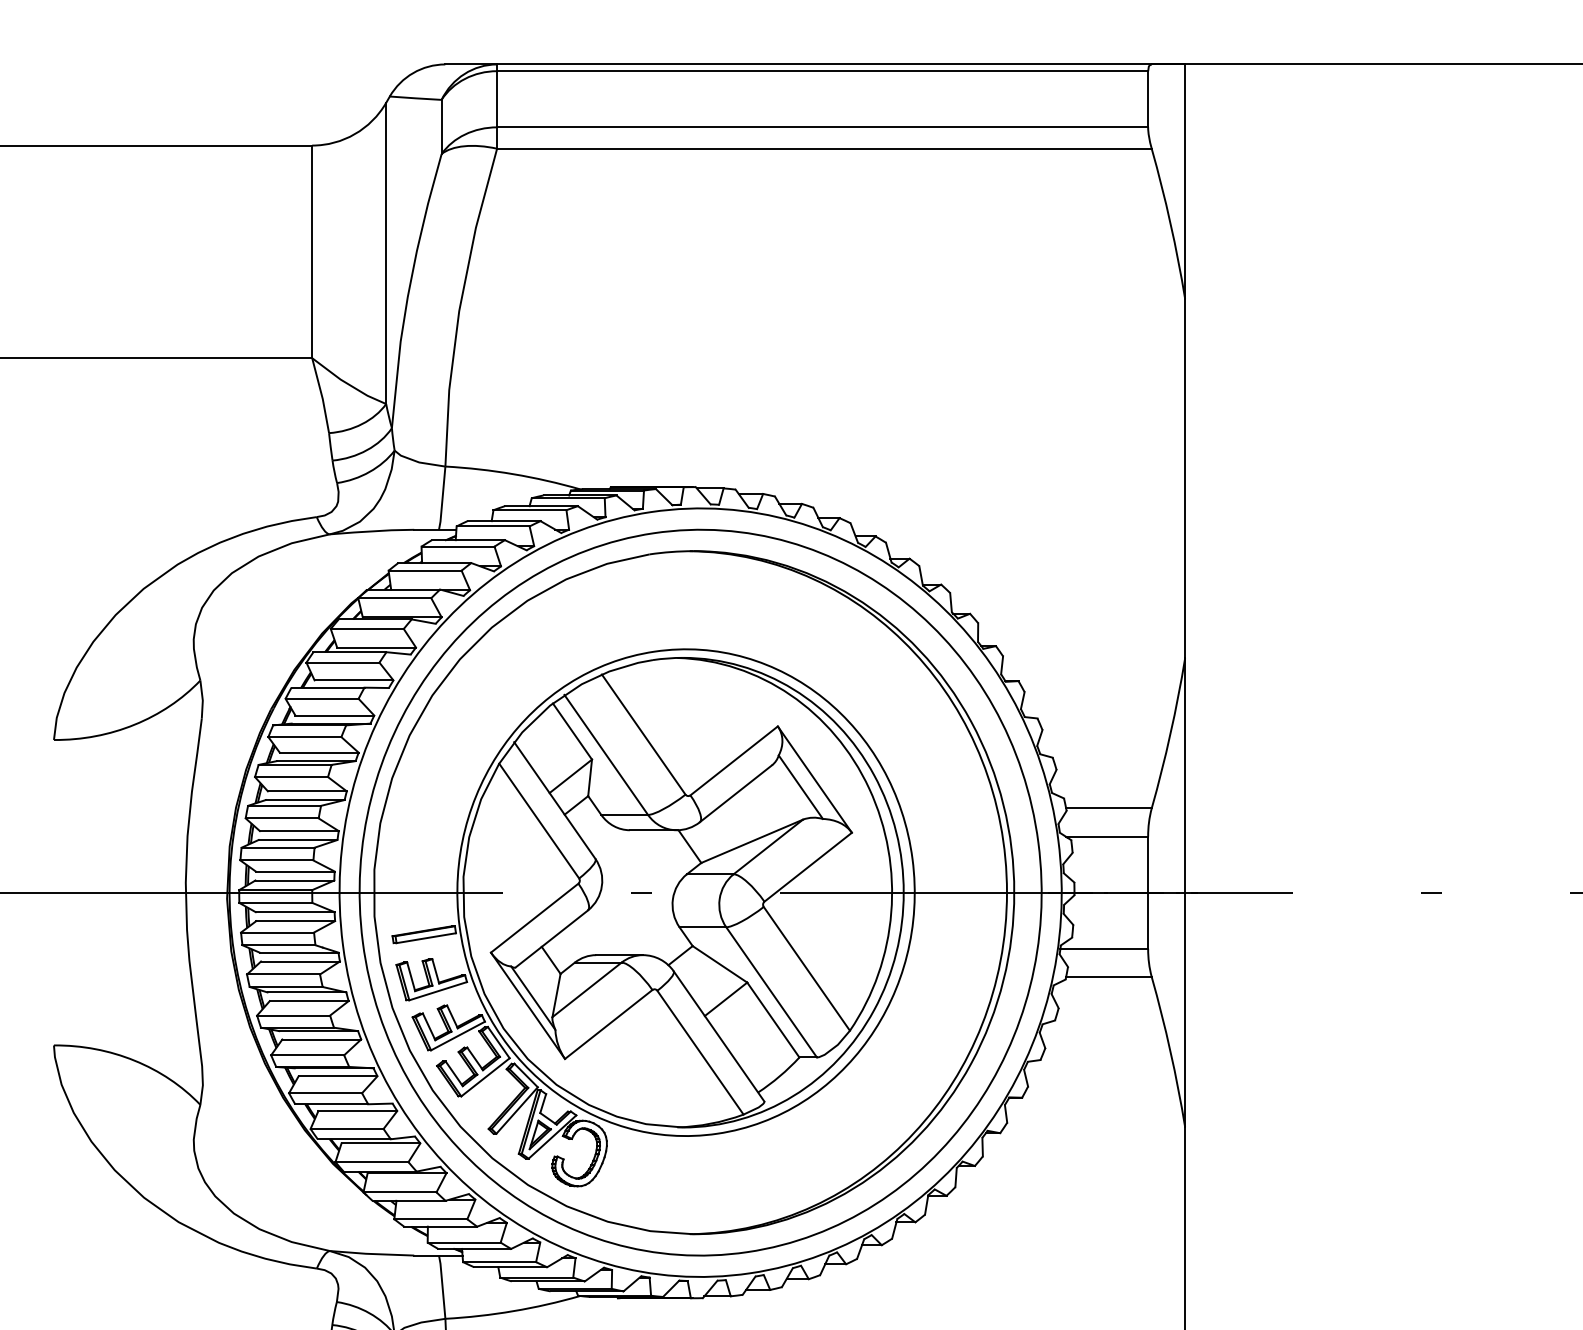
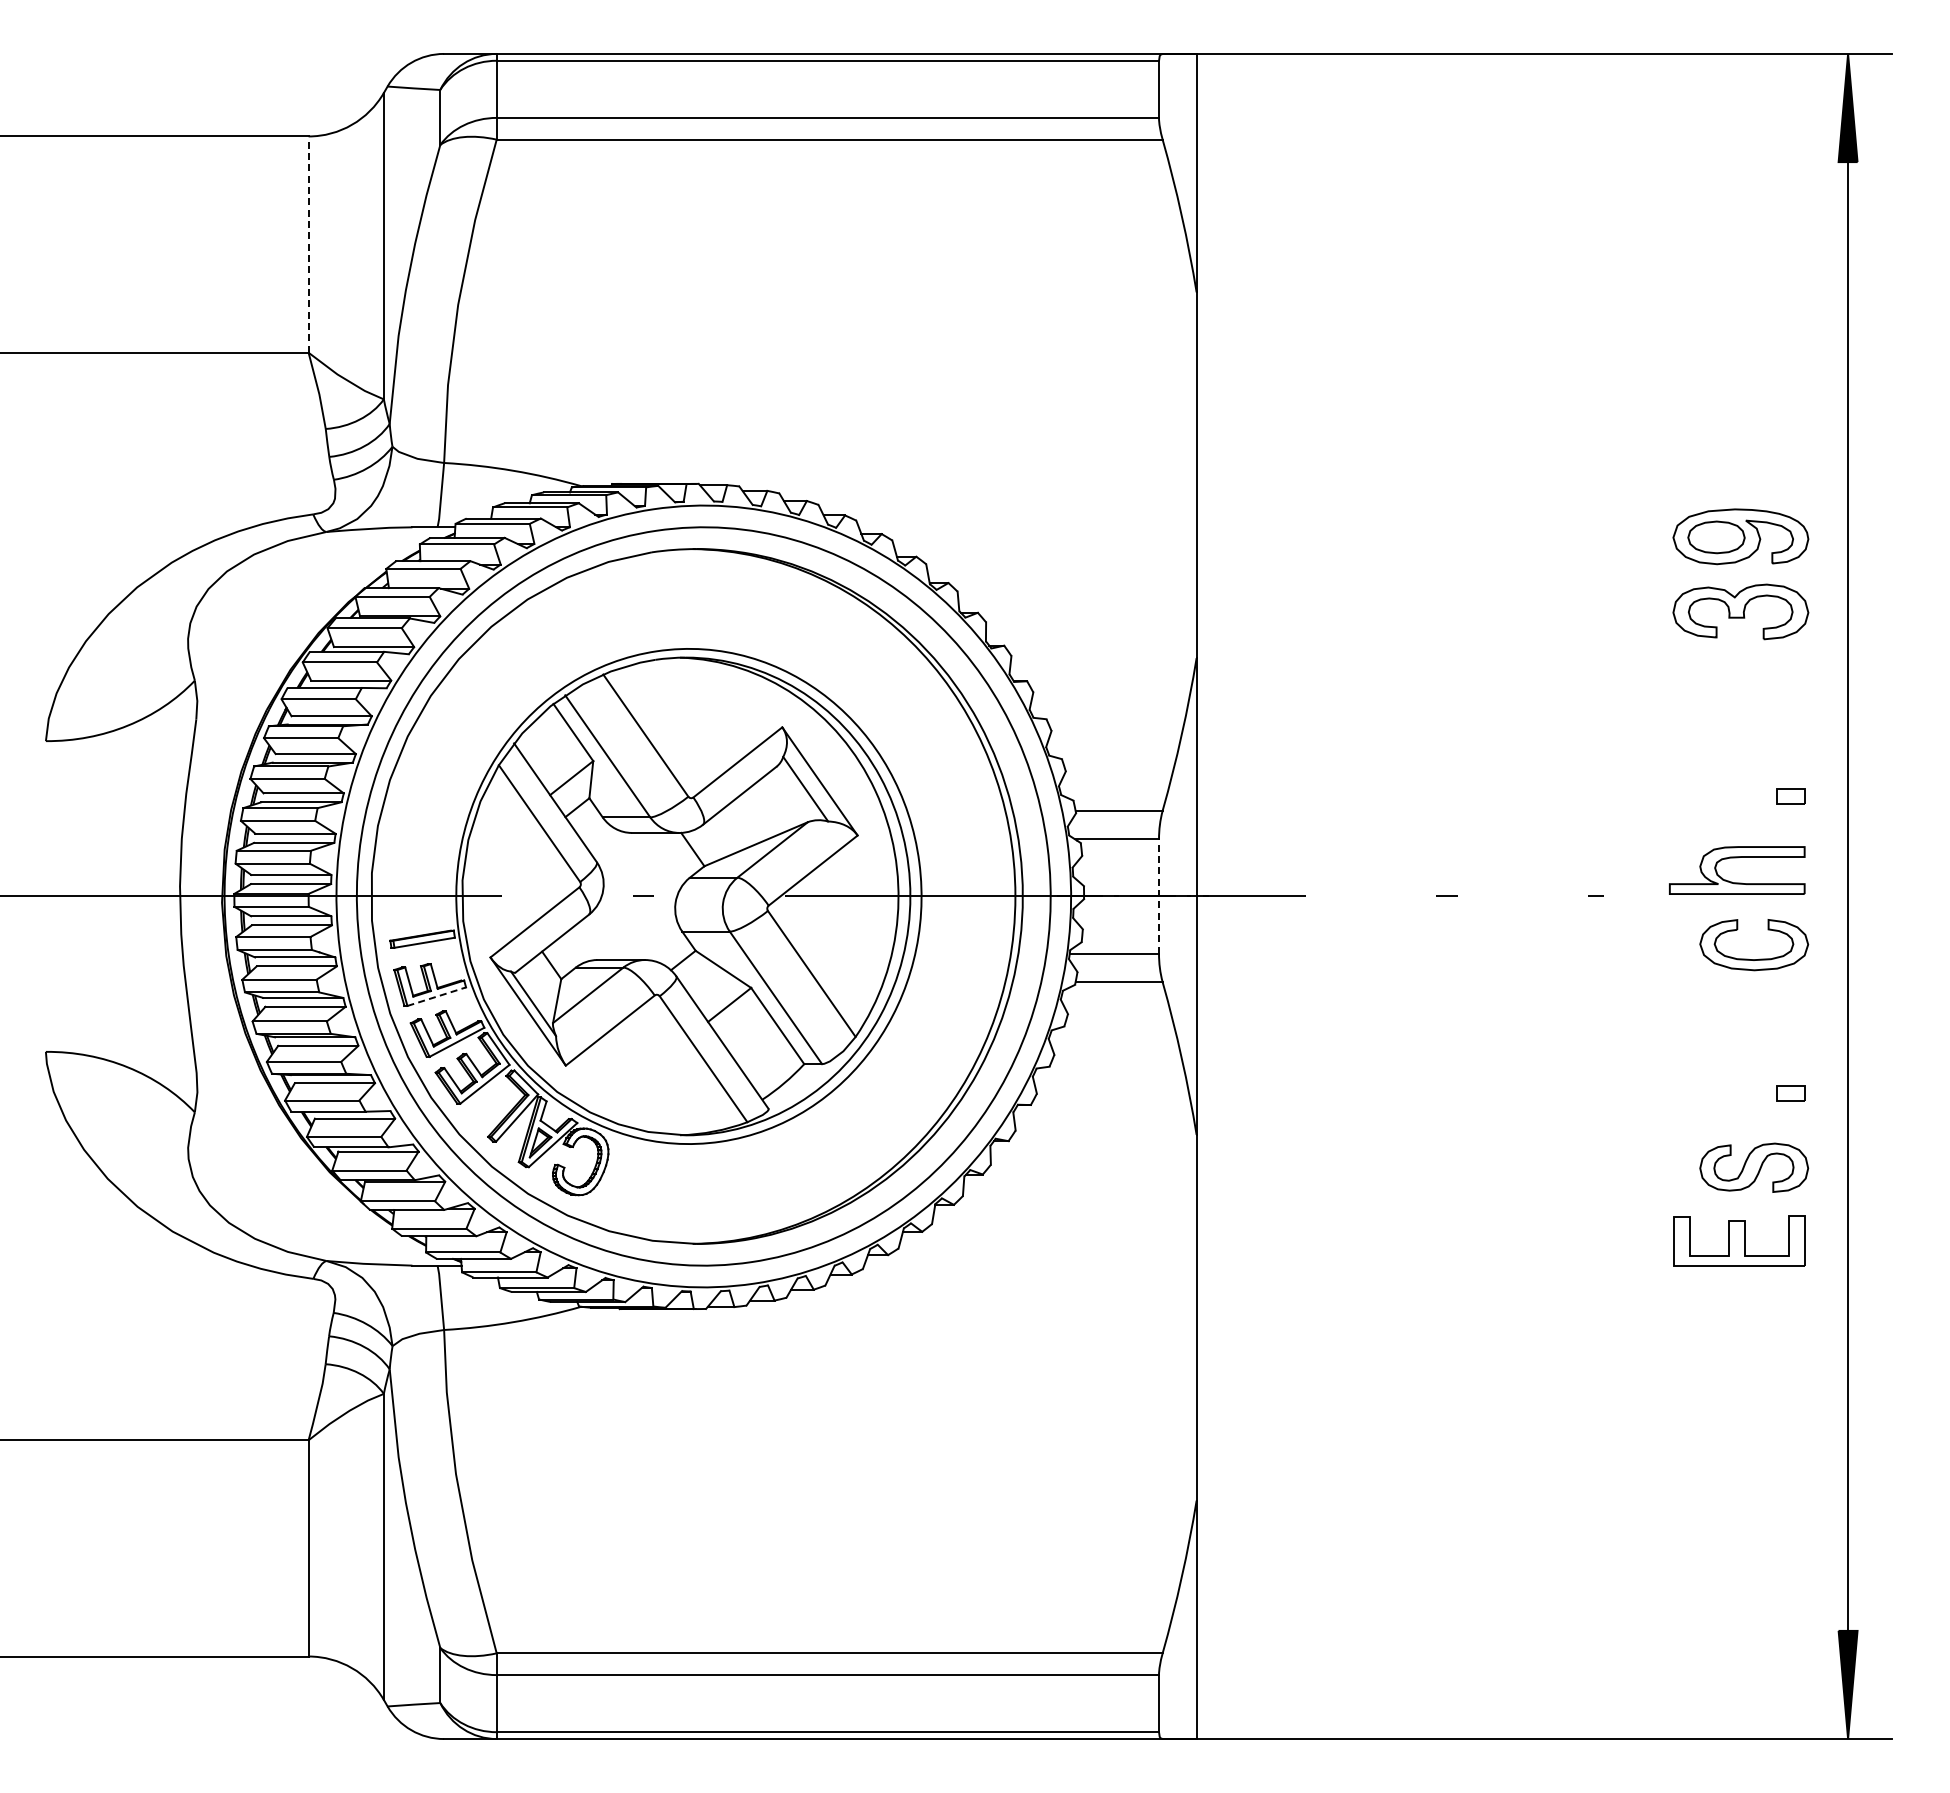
line: (312, 251) -> (308, 244), solid -> dashed
line: (1148, 892) -> (1159, 896), solid -> dashed
line: (437, 991) -> (436, 996), solid -> dashed

